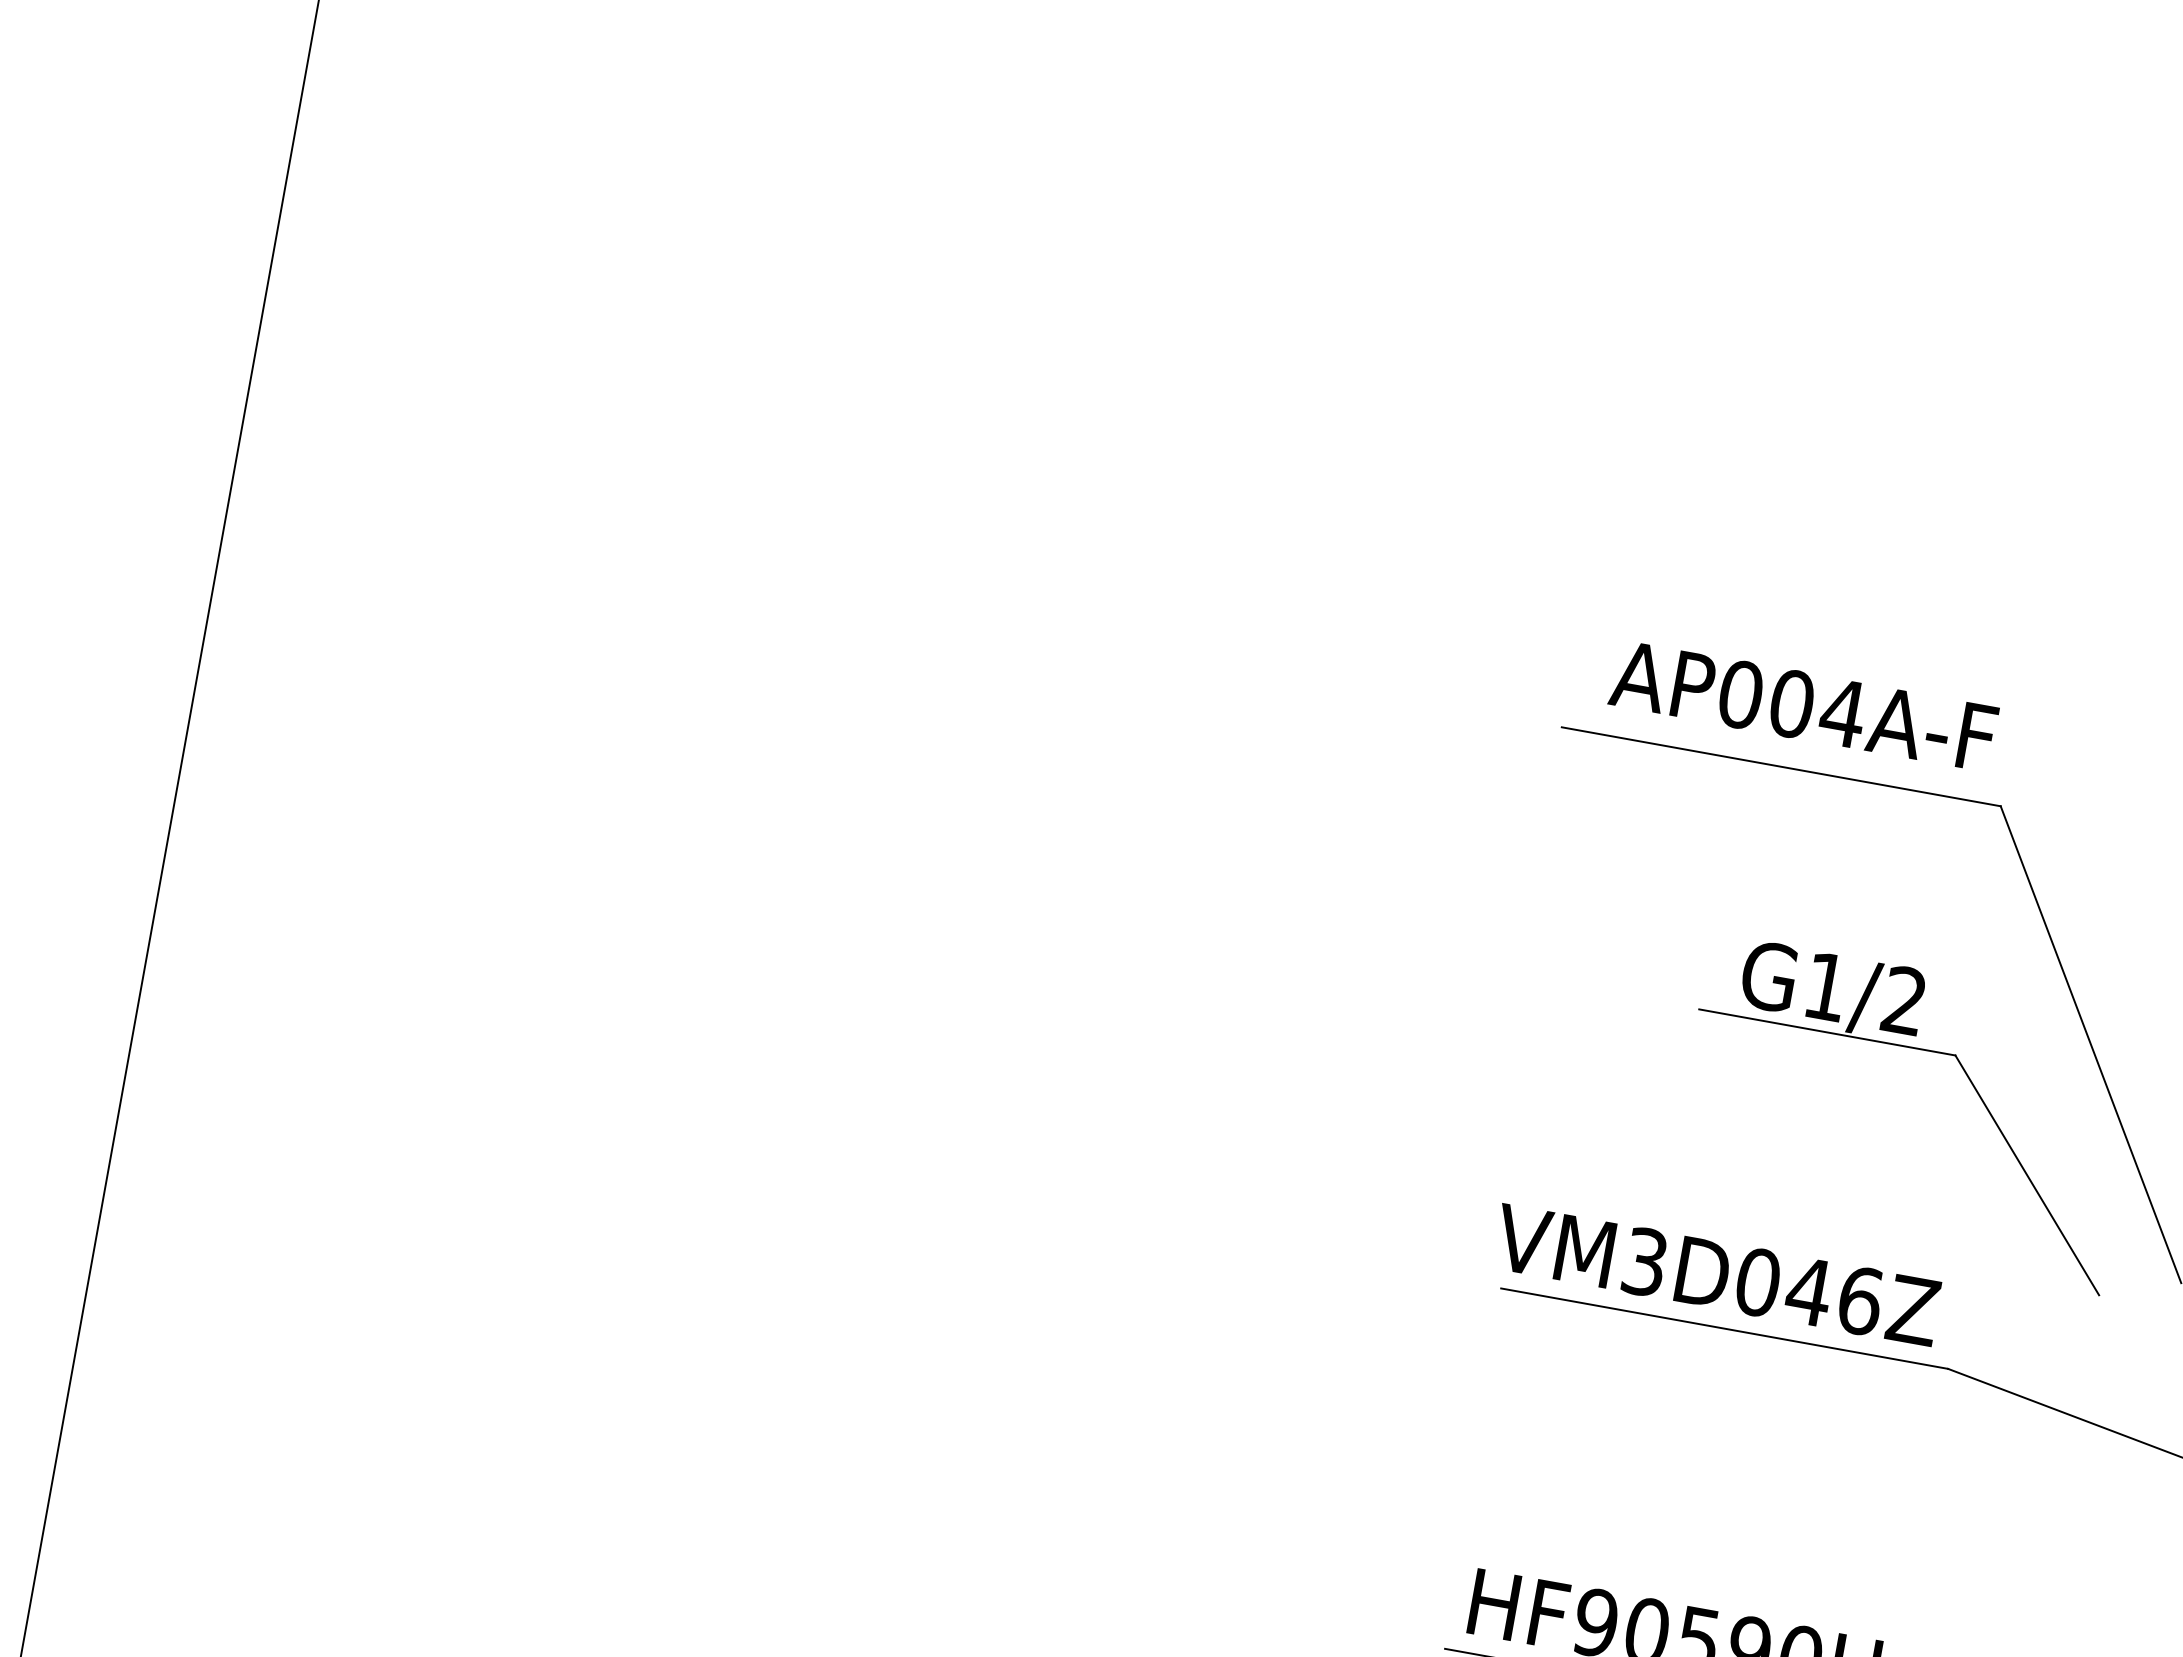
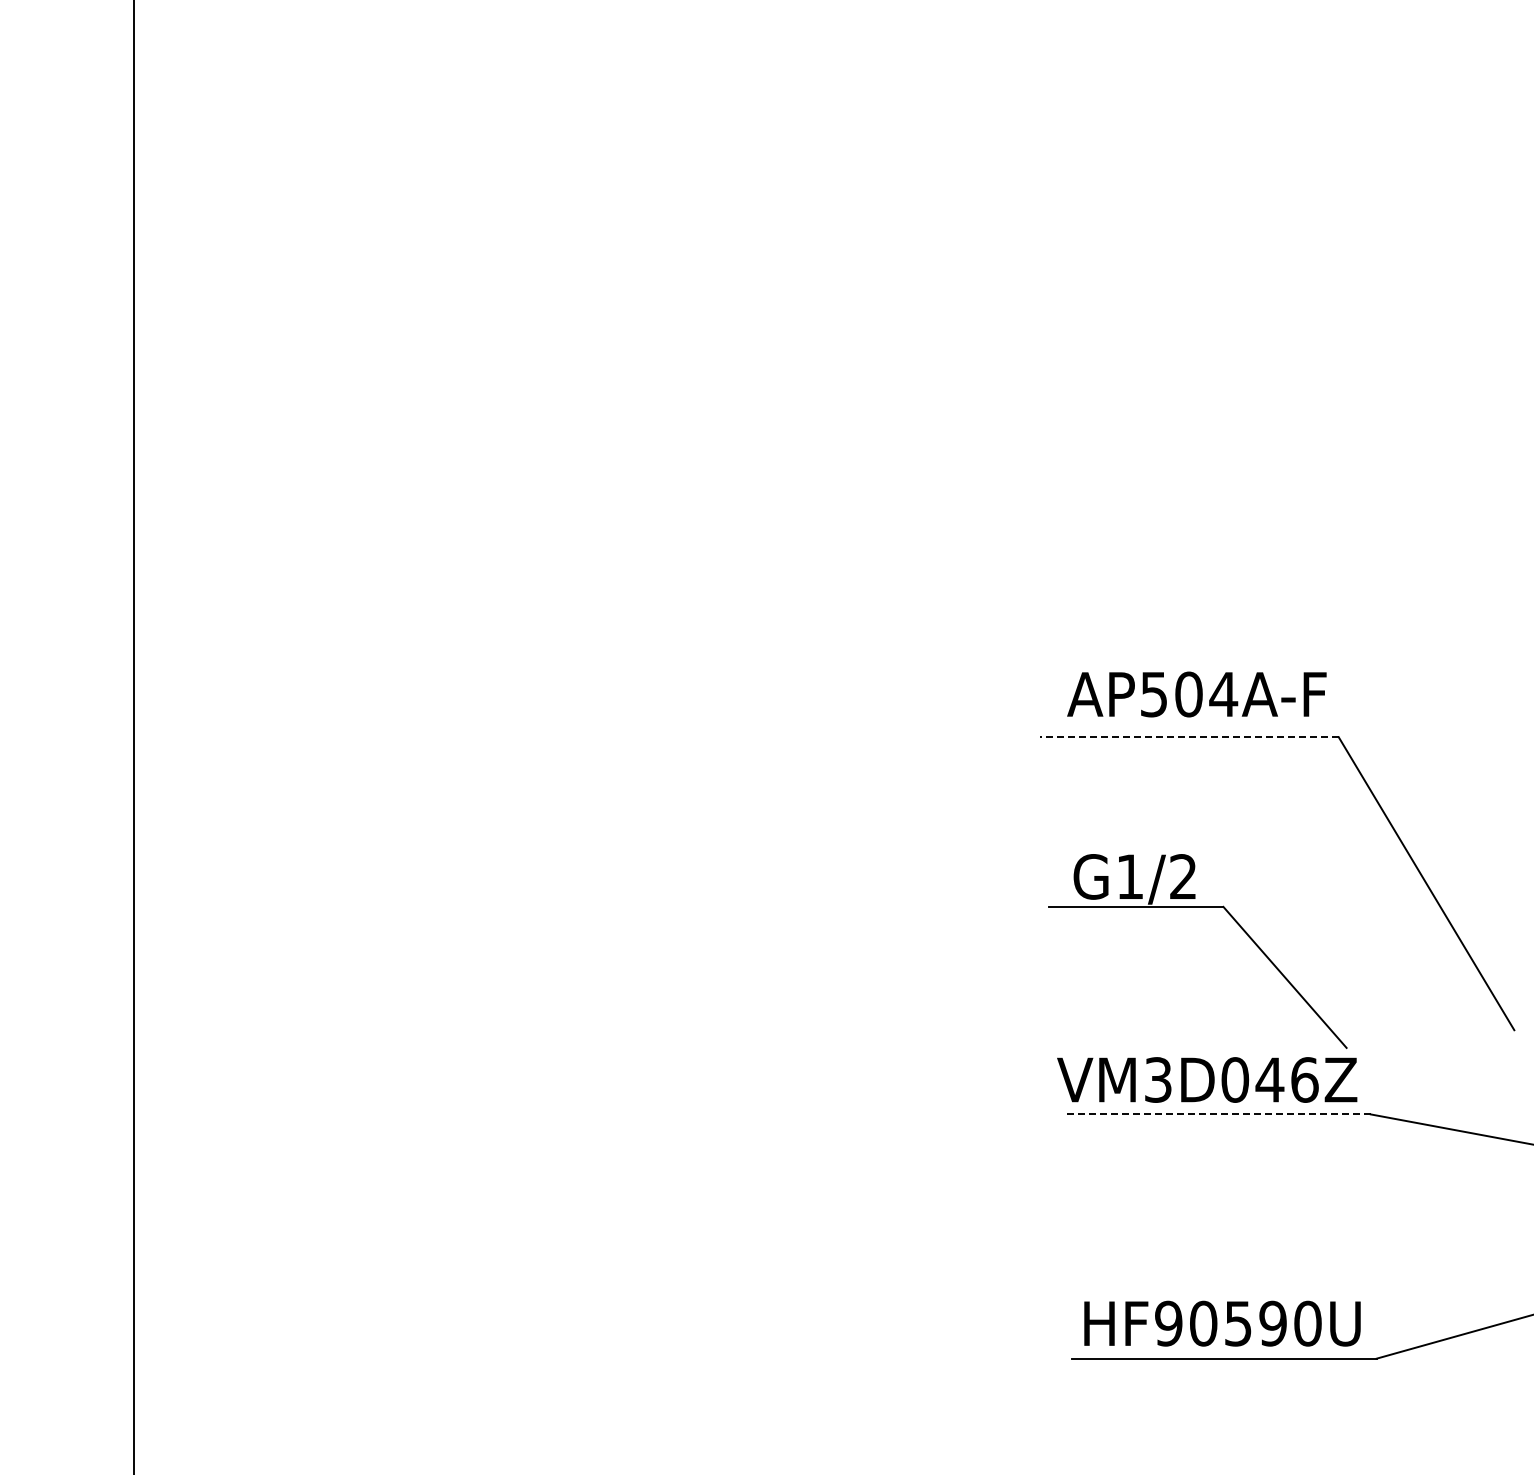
text: (1739, 694) -> (1153, 694), AP004A-F -> AP504A-F
line: (1779, 767) -> (1188, 737), solid -> dashed
part: (1917, 1049) -> (1197, 907), moved
line: (1724, 1328) -> (1218, 1114), solid -> dashed

